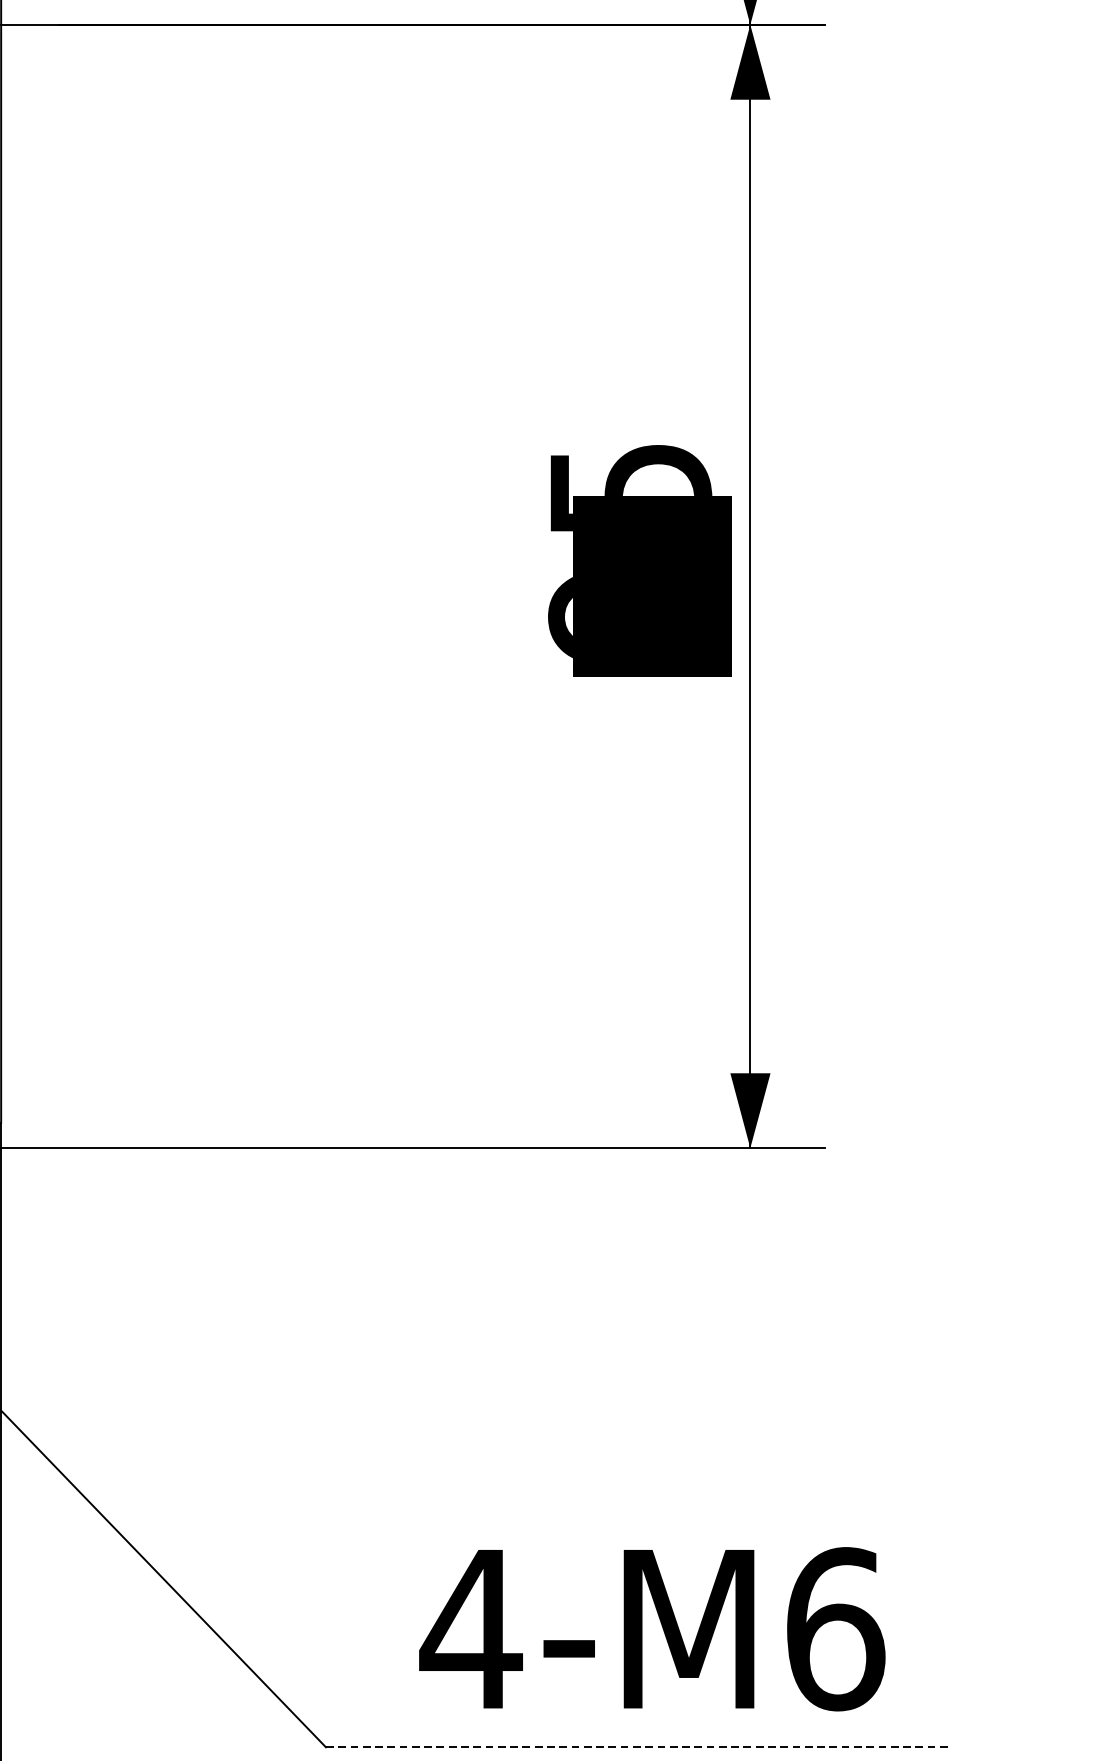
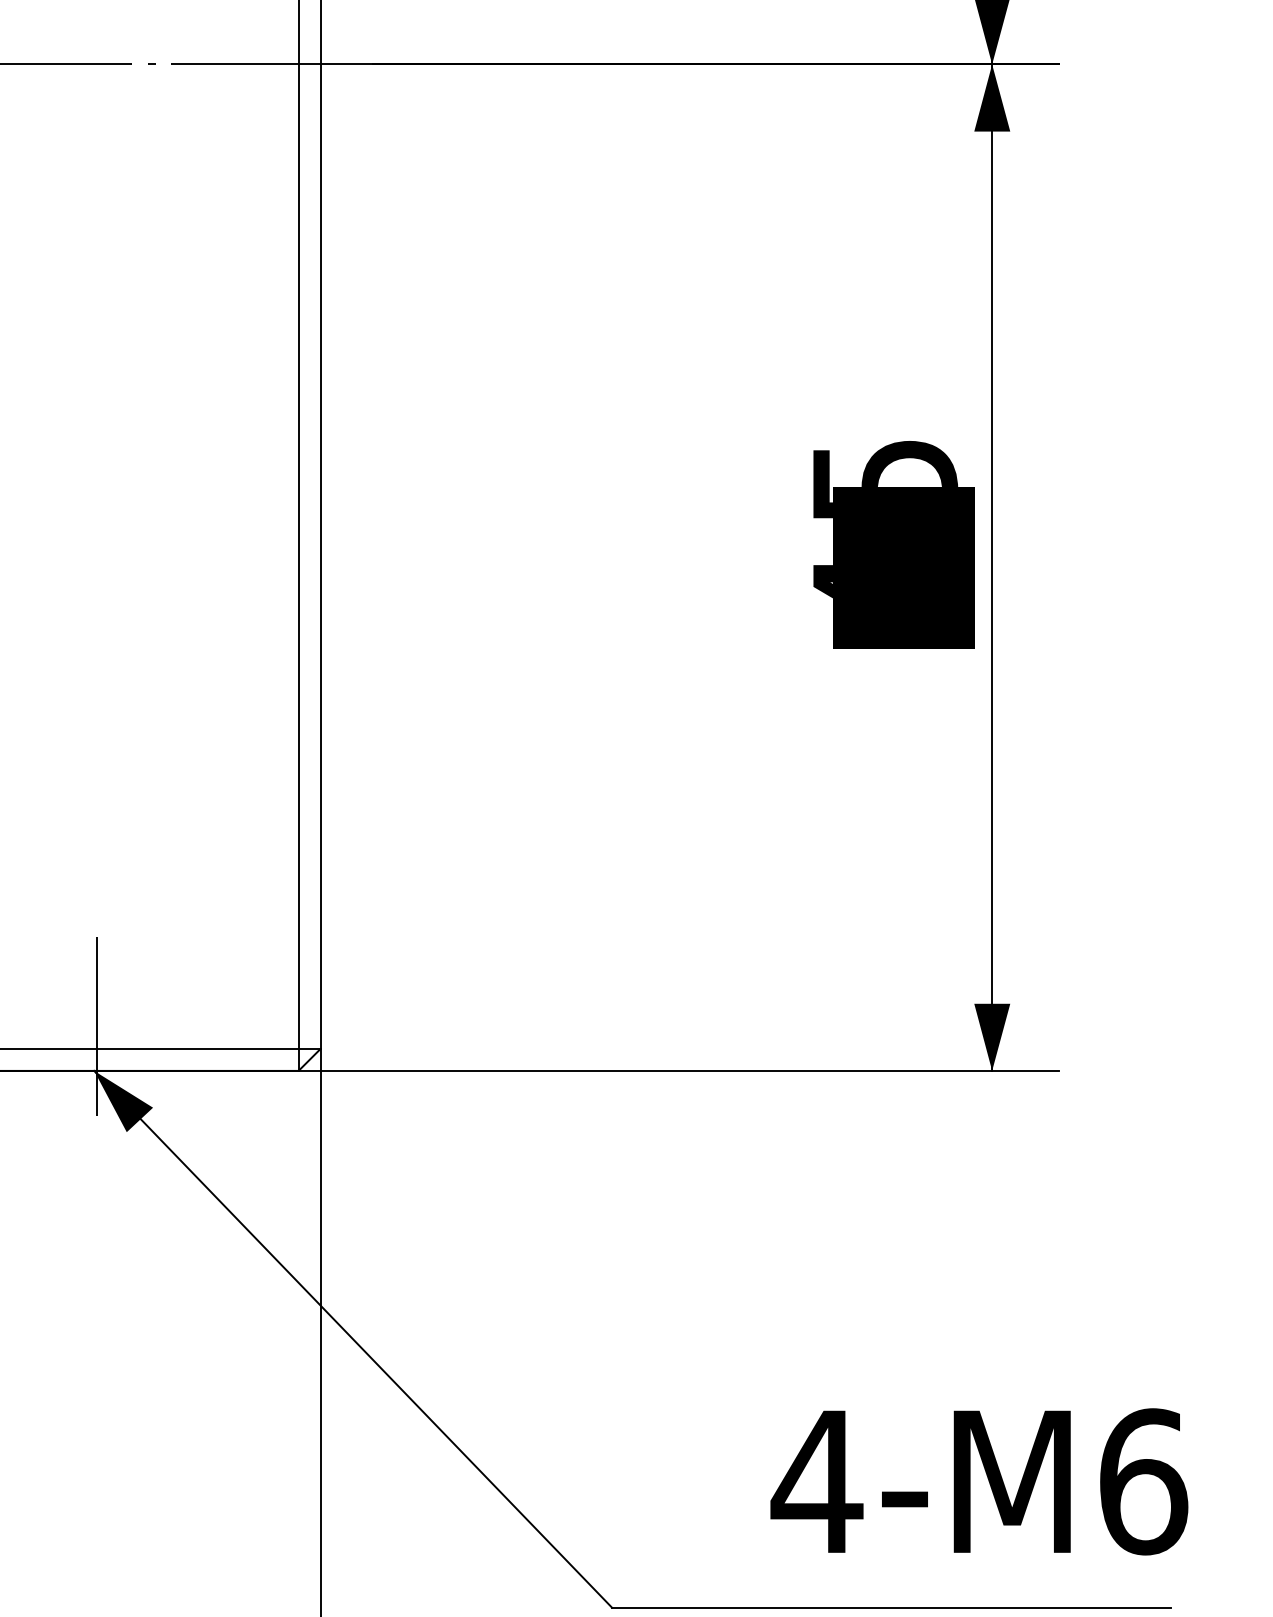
text: (559, 617) -> (821, 595), 95 -> 45
text: (652, 1628) -> (979, 1481), moved
line: (637, 1747) -> (891, 1607), dashed -> solid

